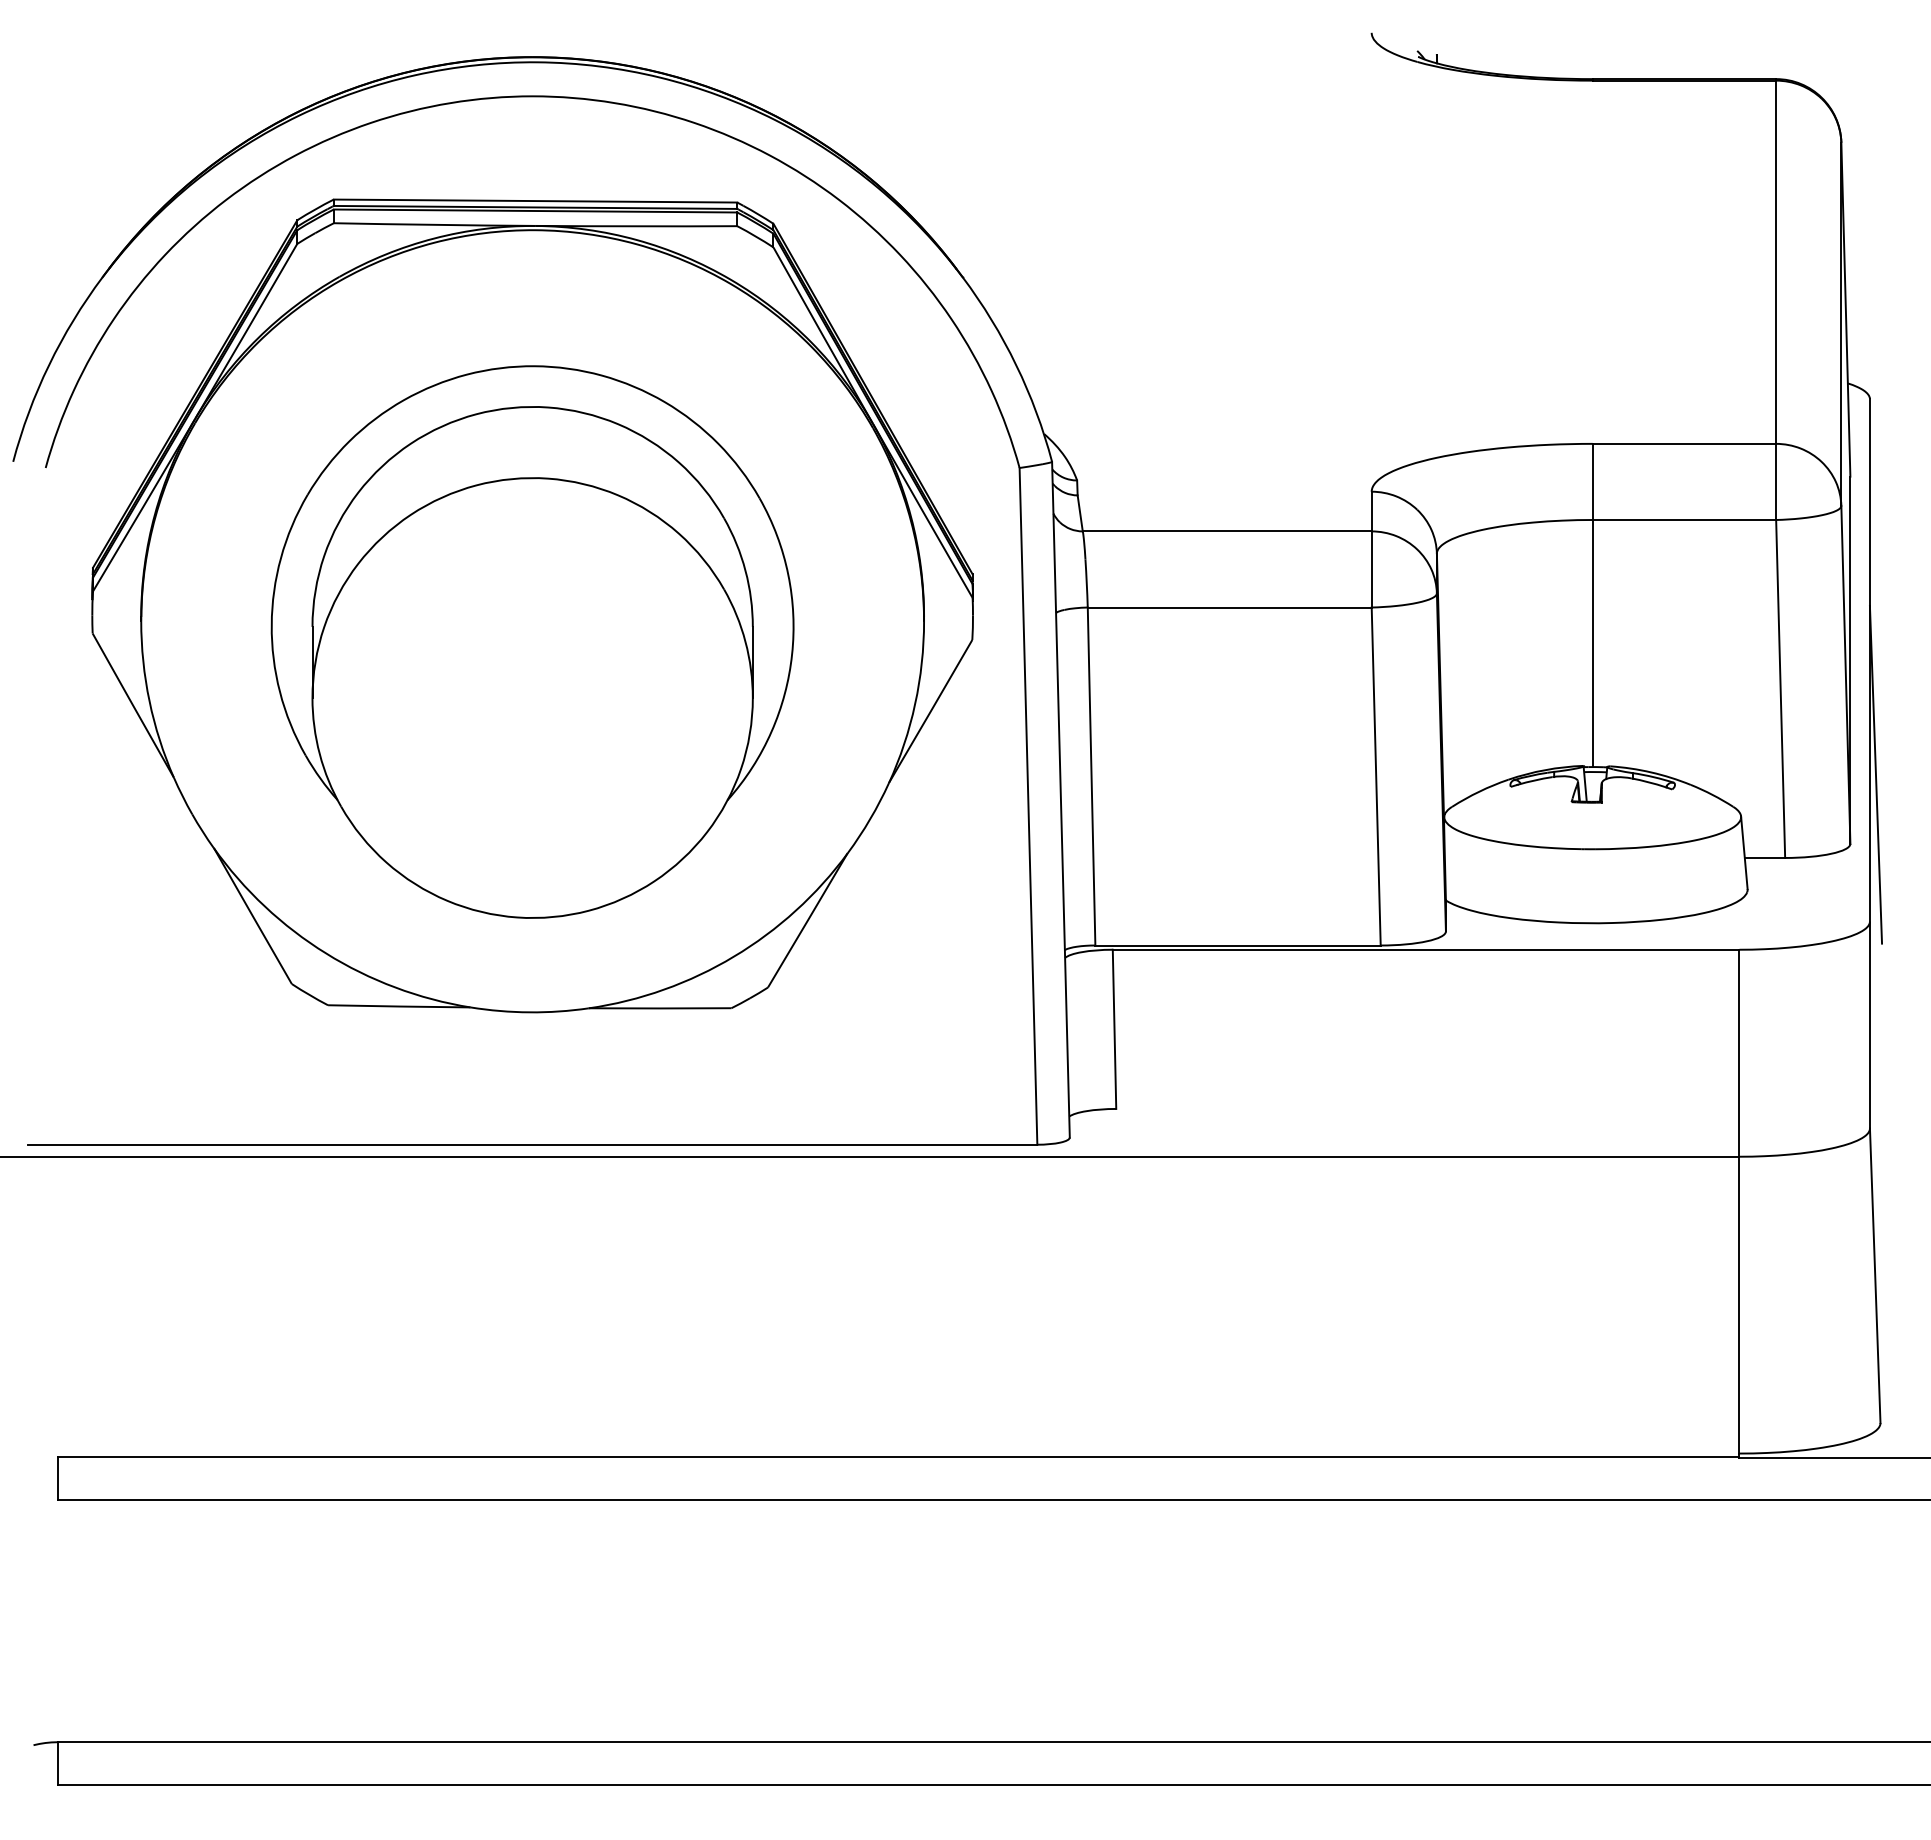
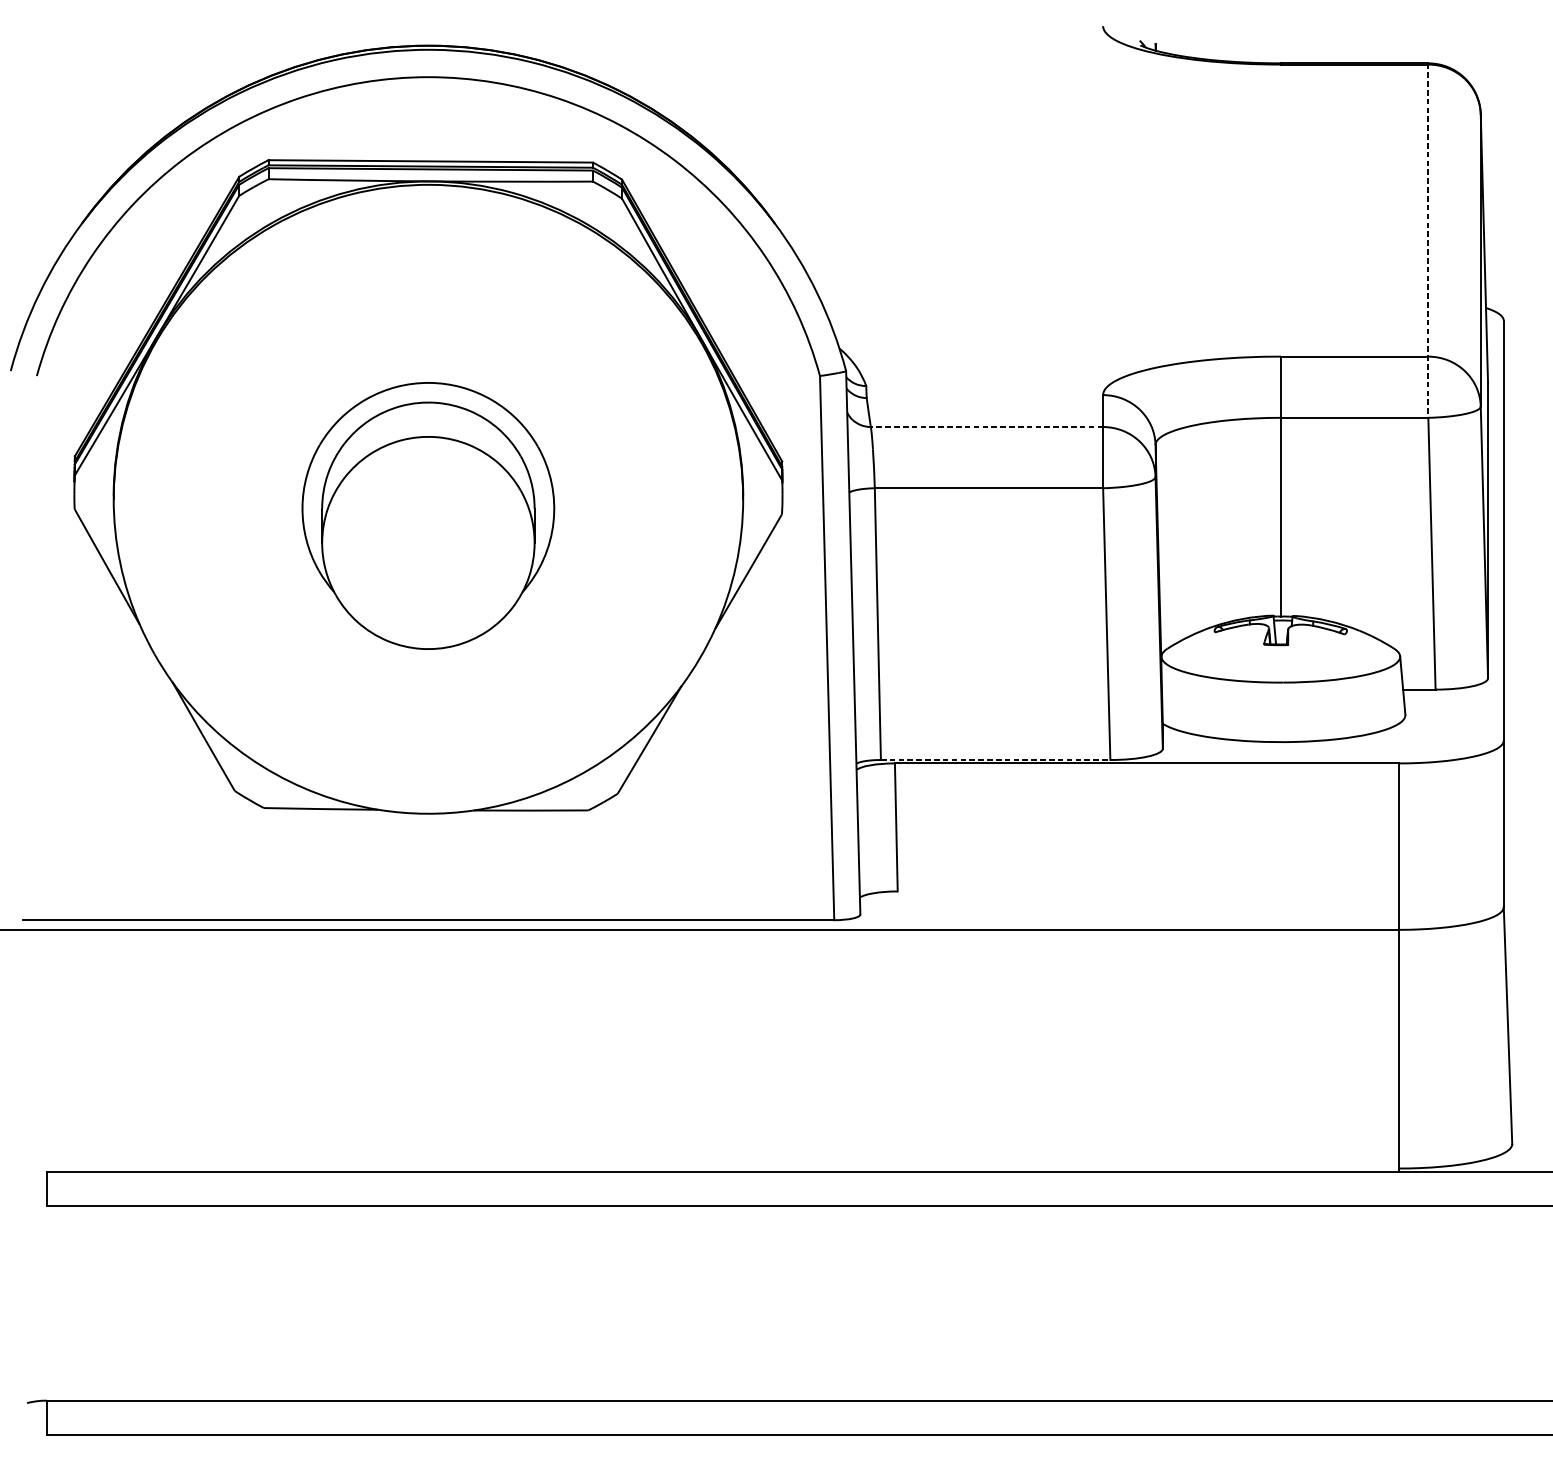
line: (1776, 300) -> (1428, 241), solid -> dashed
line: (1226, 531) -> (986, 427), solid -> dashed
part: (532, 641) -> (428, 515), size x0.6
line: (1875, 774) -> (1508, 622), removed
line: (1238, 945) -> (996, 760), solid -> dashed

